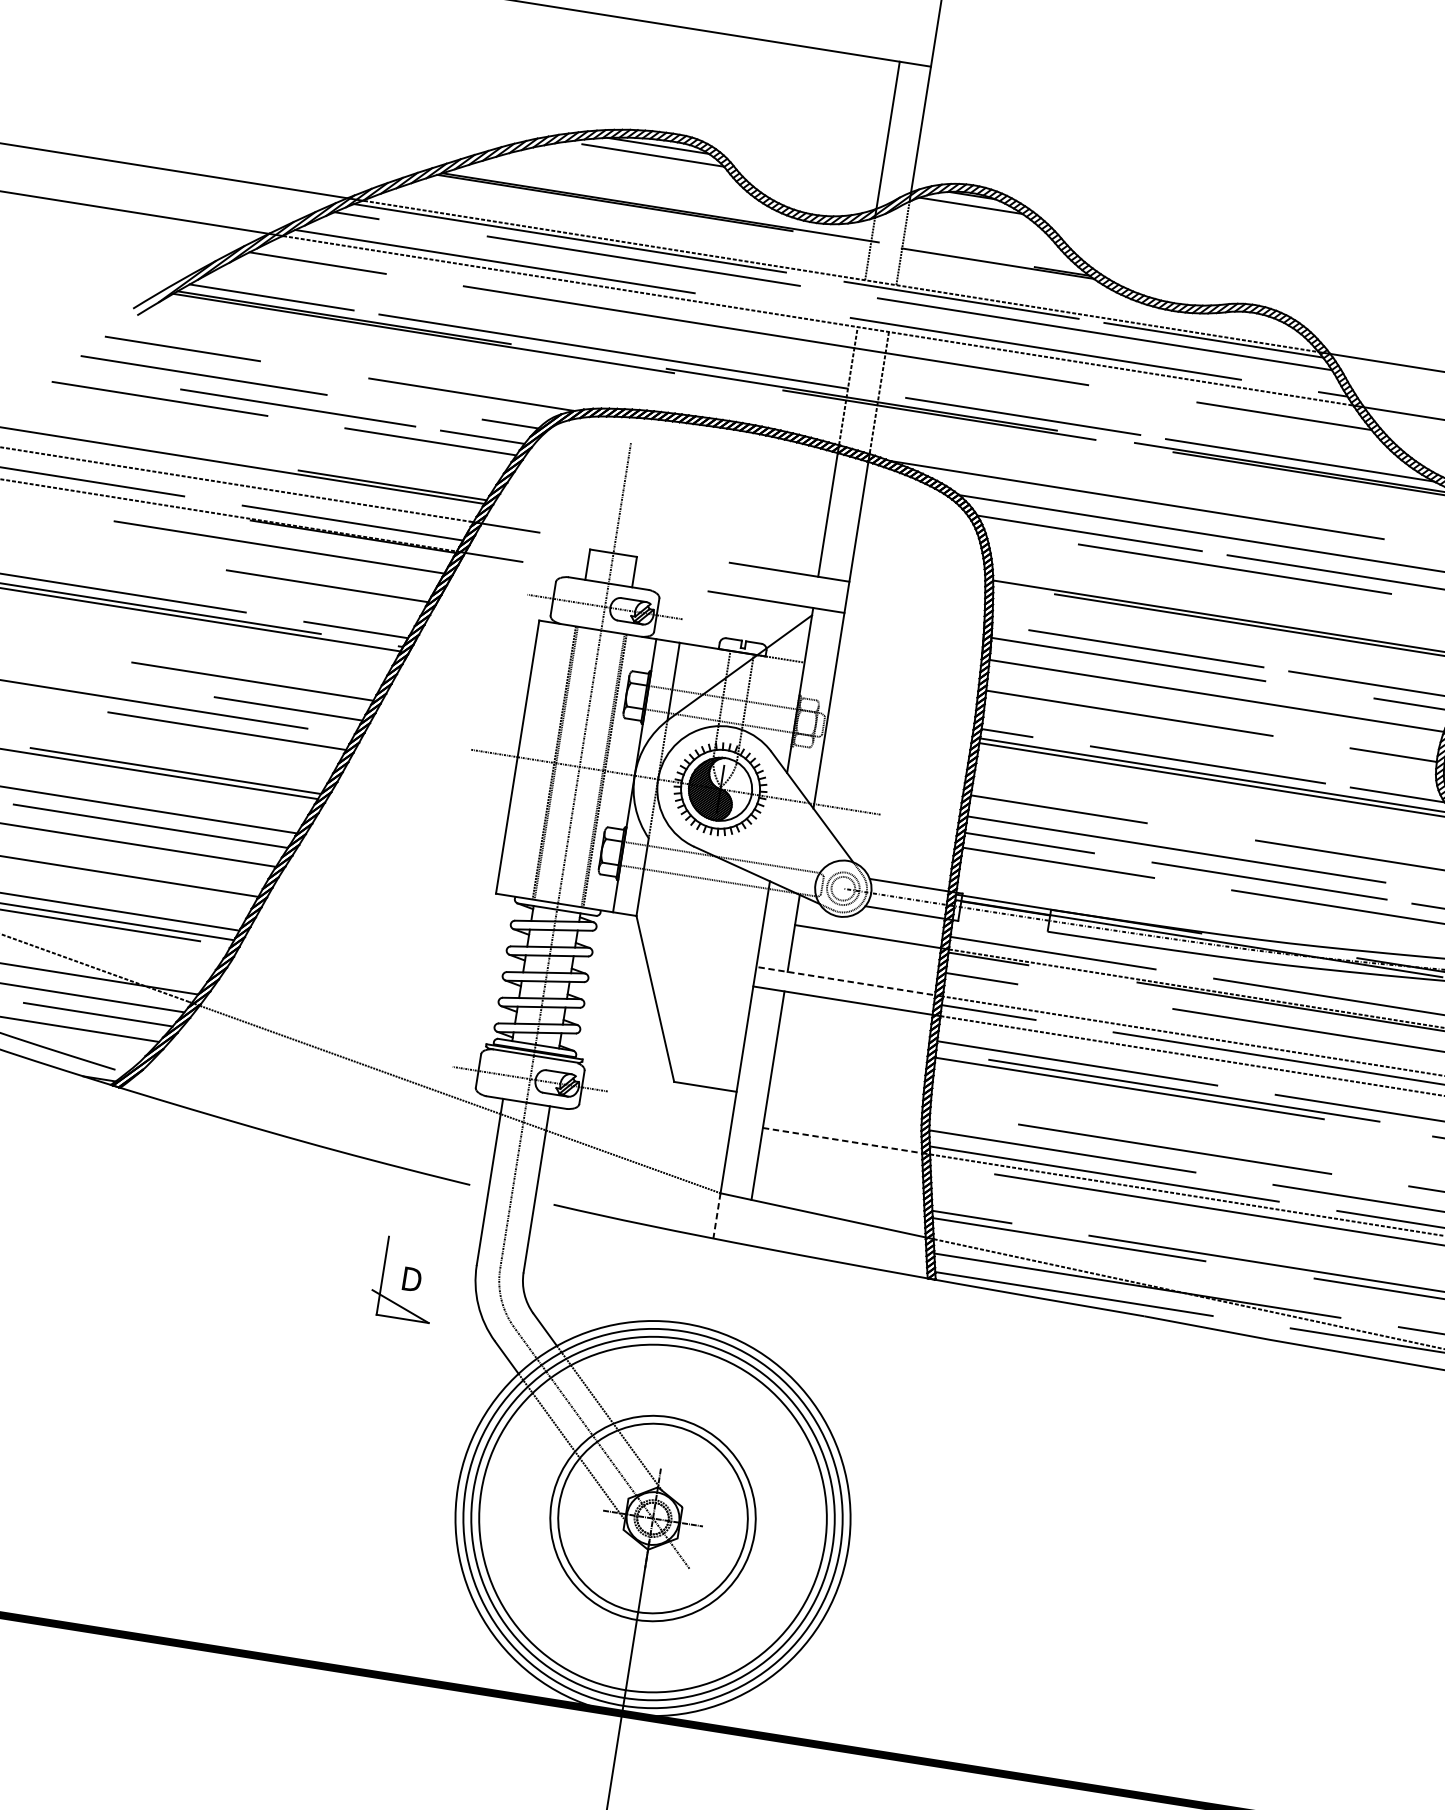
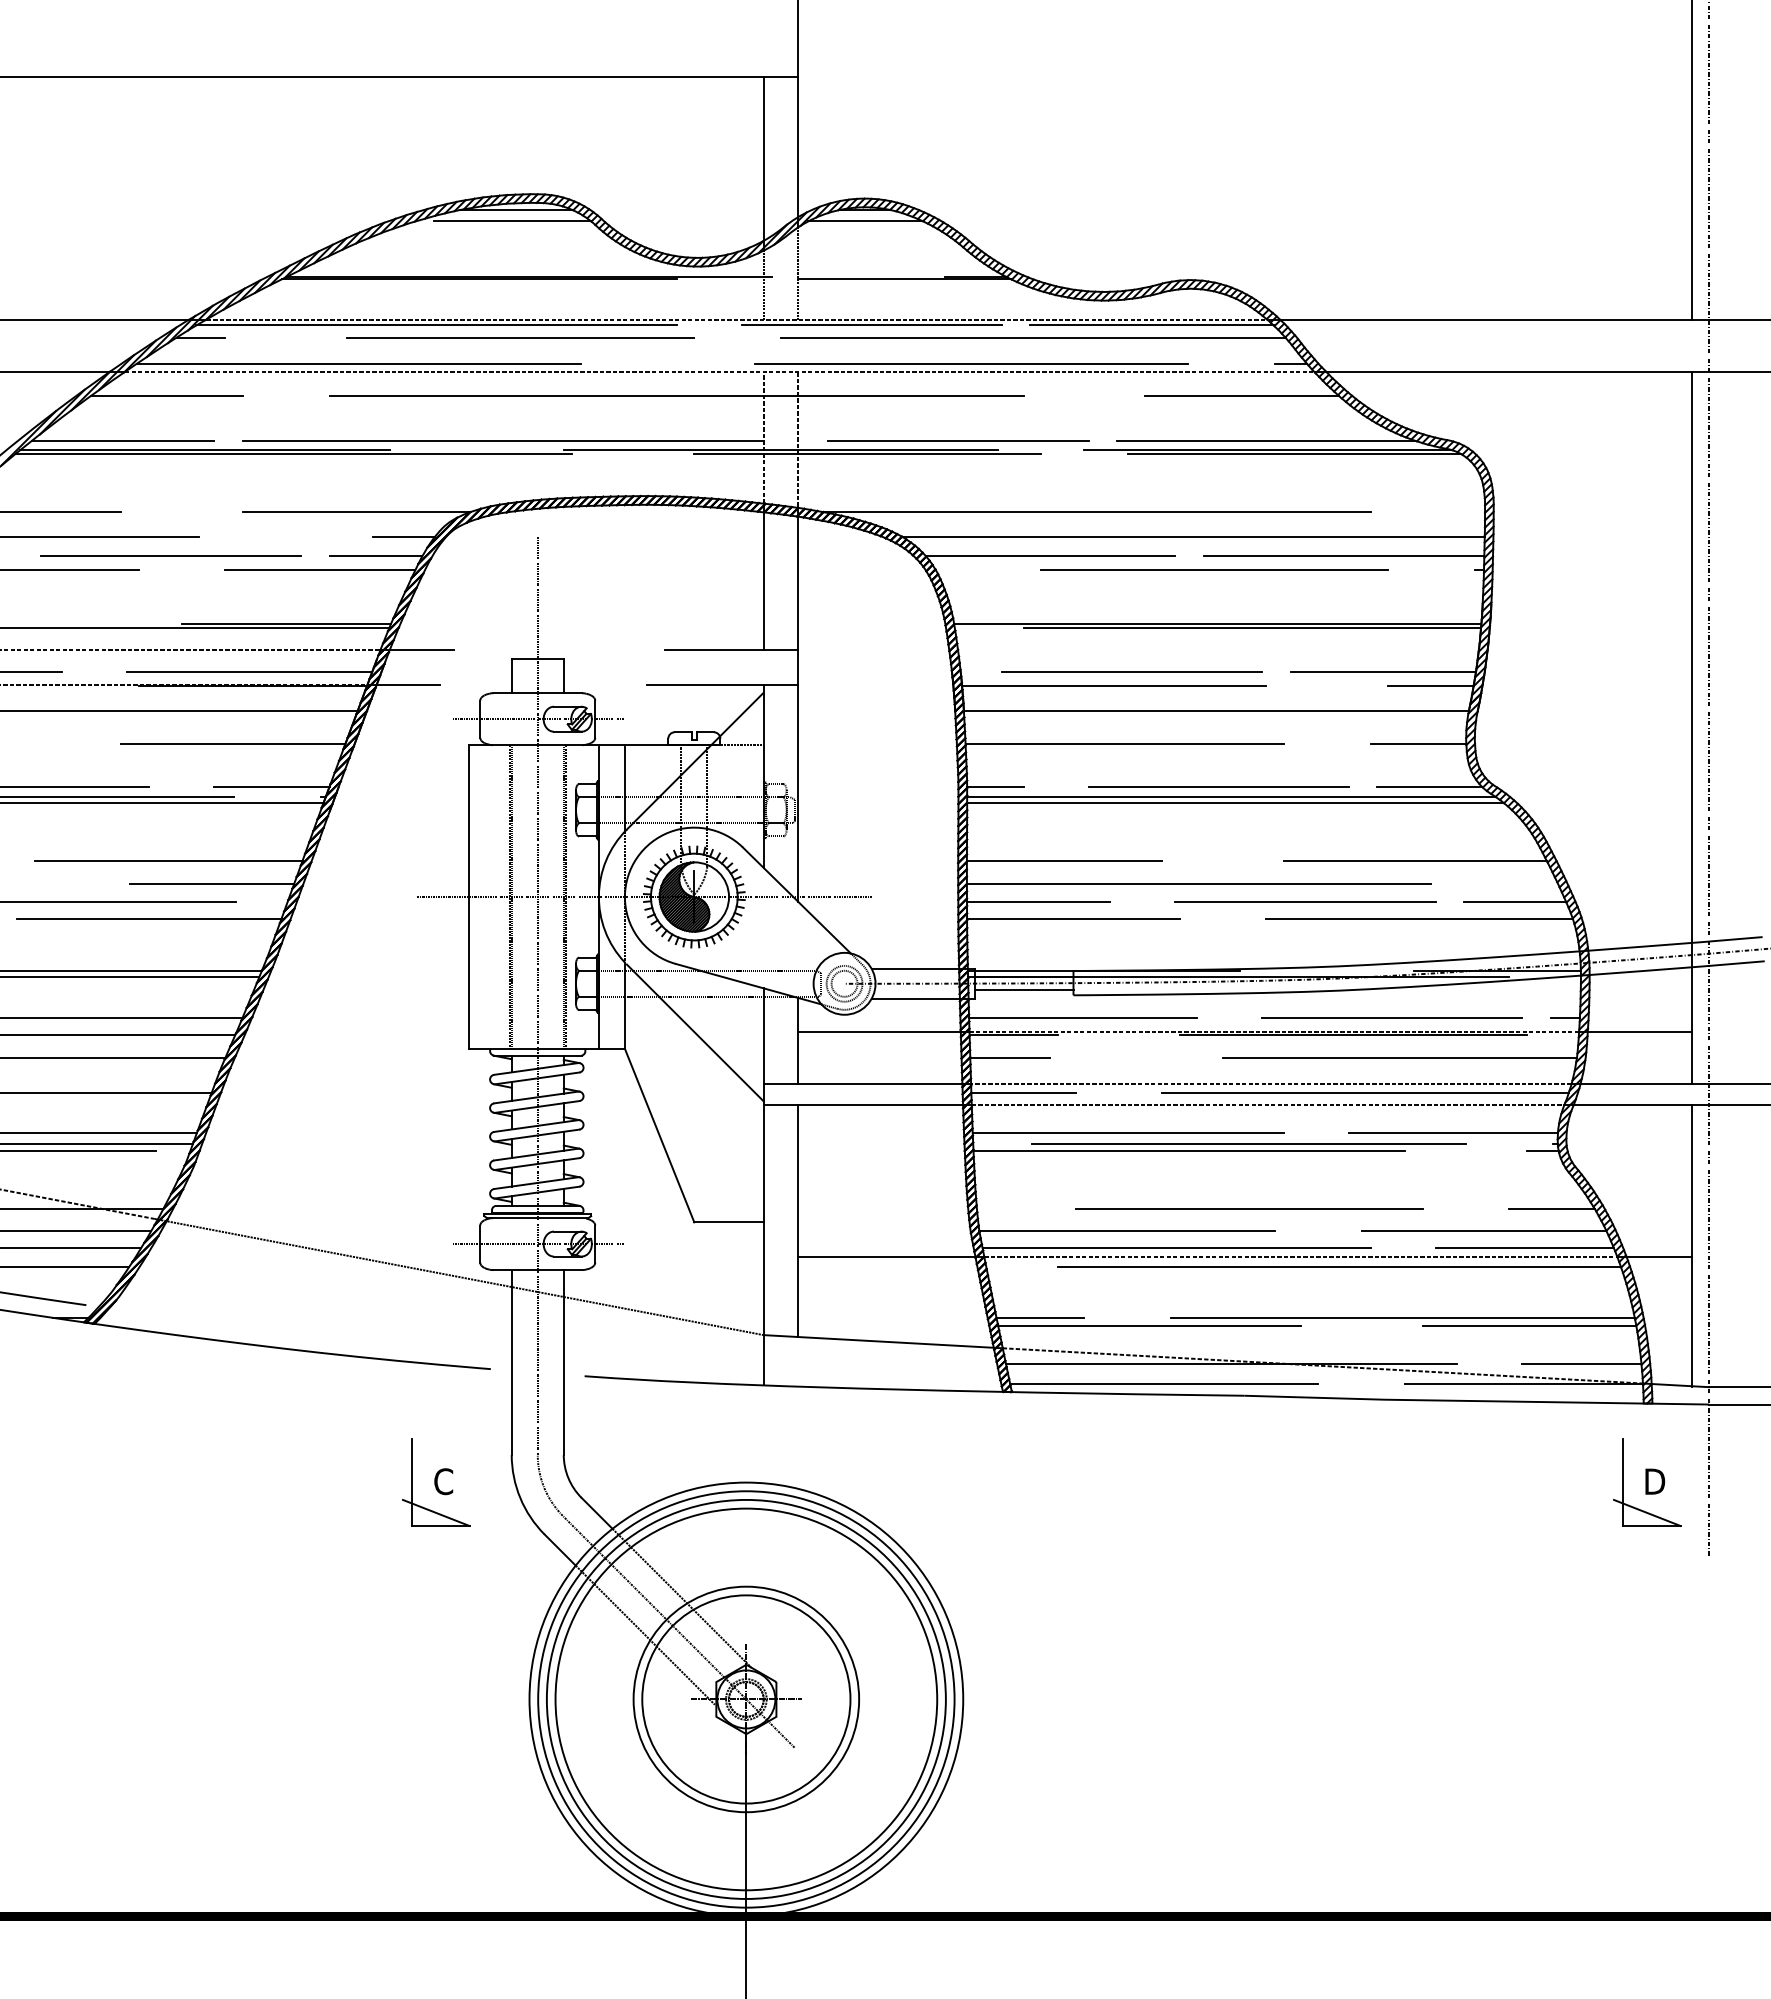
line: (701, 911) -> (694, 1032), added
line: (1003, 920) -> (1023, 990), added
line: (849, 981) -> (867, 1083), dashed -> solid
line: (846, 1141) -> (891, 1257), dashed -> solid
line: (716, 1216) -> (763, 1360), dashed -> solid
text: (412, 1279) -> (444, 1481), D -> C

